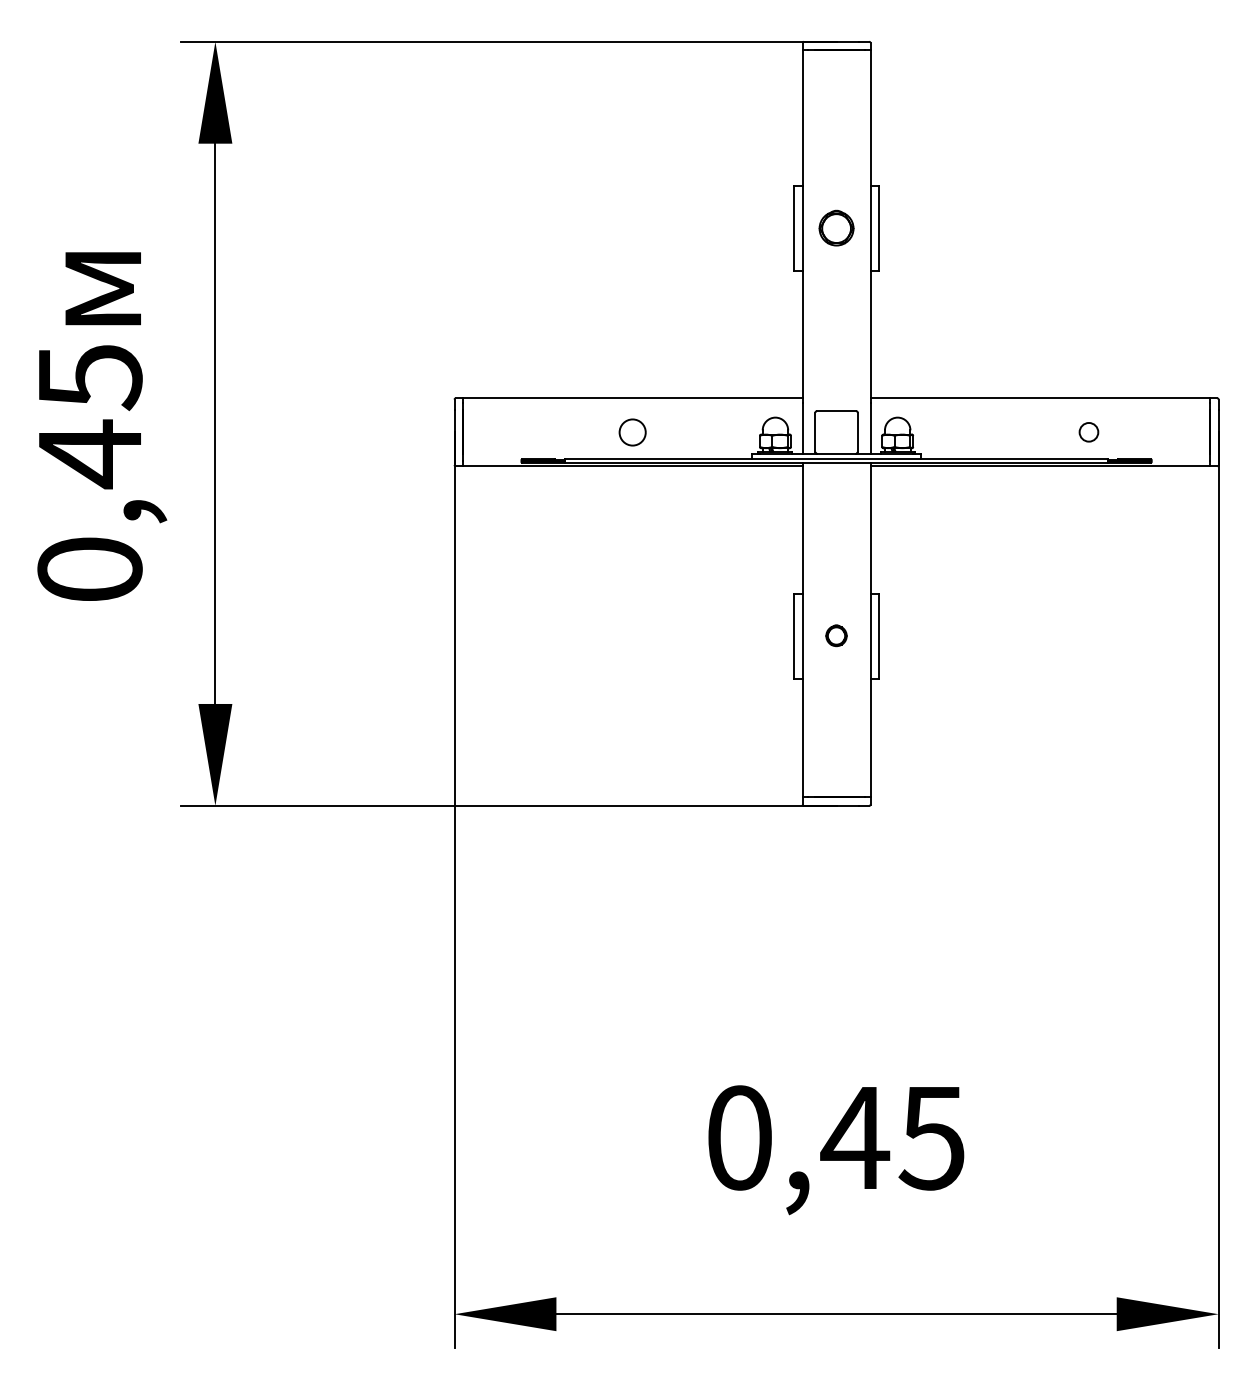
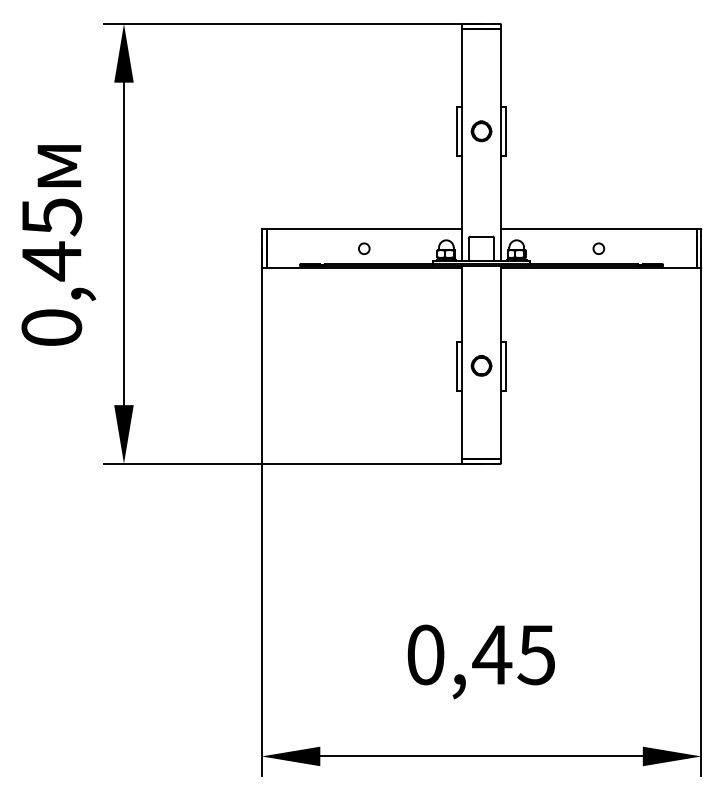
circle: (633, 431) -> (364, 248), size x0.71
circle: (1088, 431) -> (598, 248), moved
part: (836, 635) -> (481, 365), size x1.67

